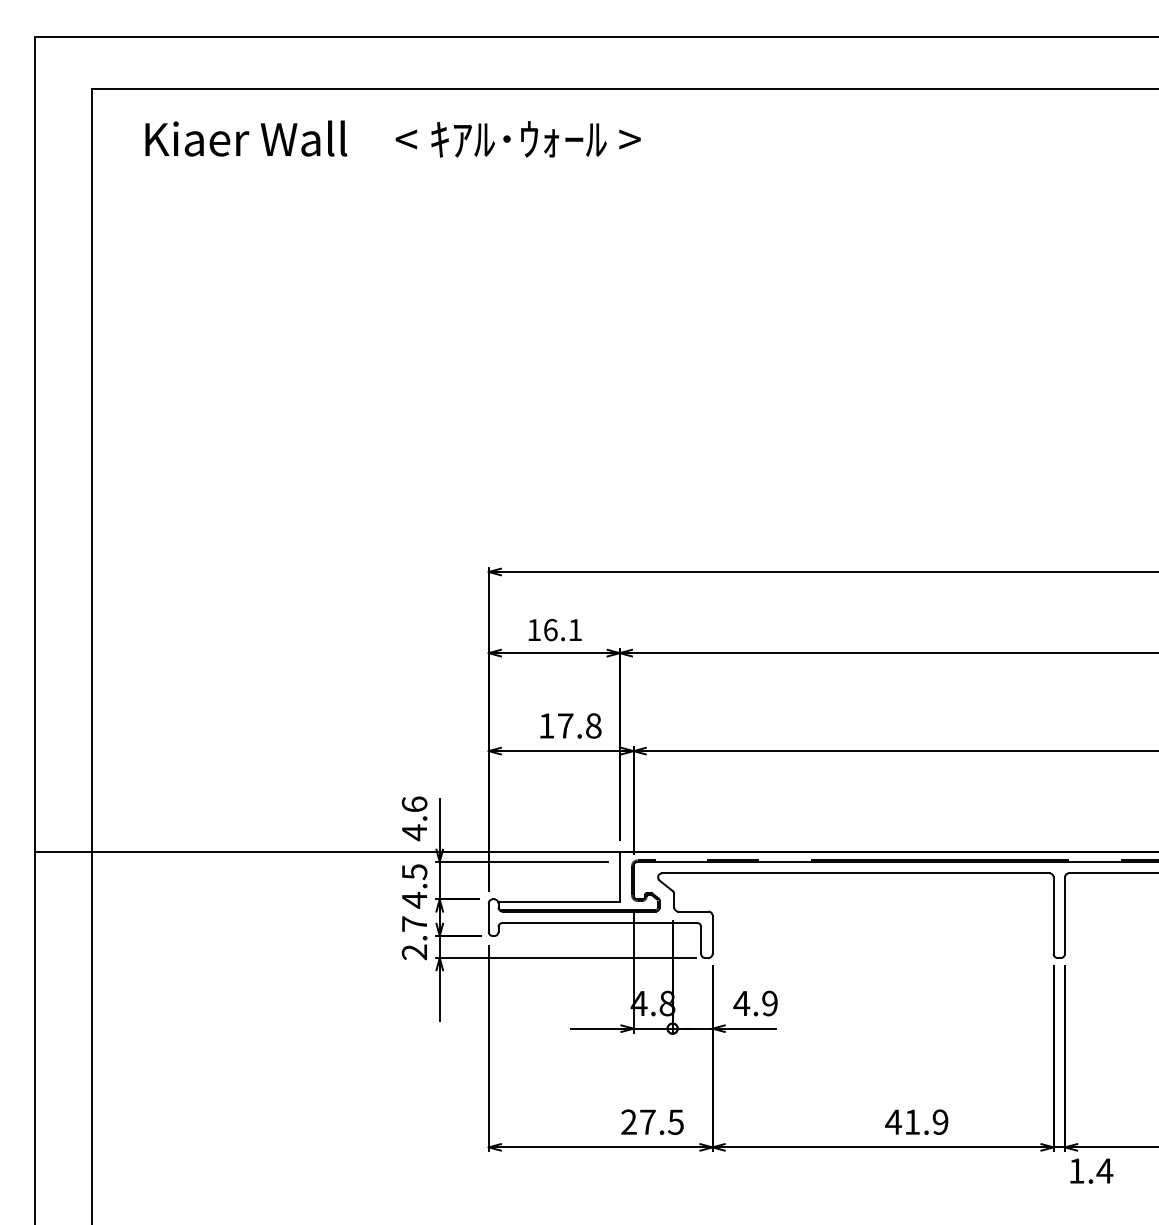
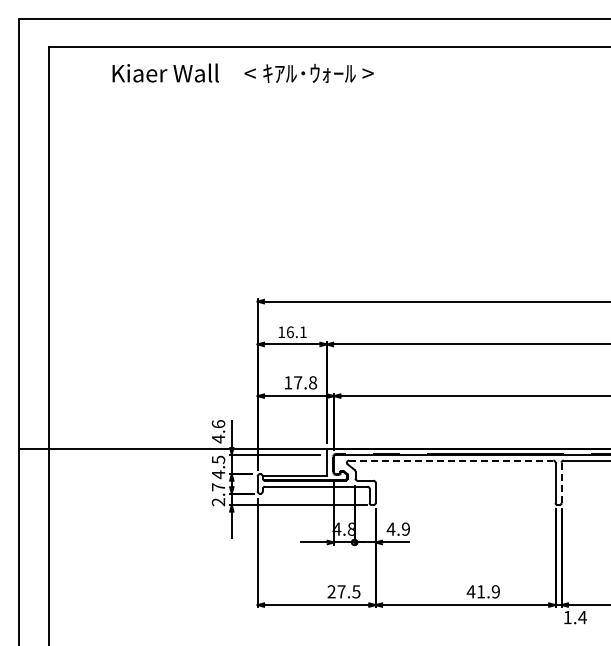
text: (391, 137) -> (242, 72), moved
line: (856, 873) -> (451, 460), solid -> dashed
line: (1064, 916) -> (561, 483), solid -> dashed

